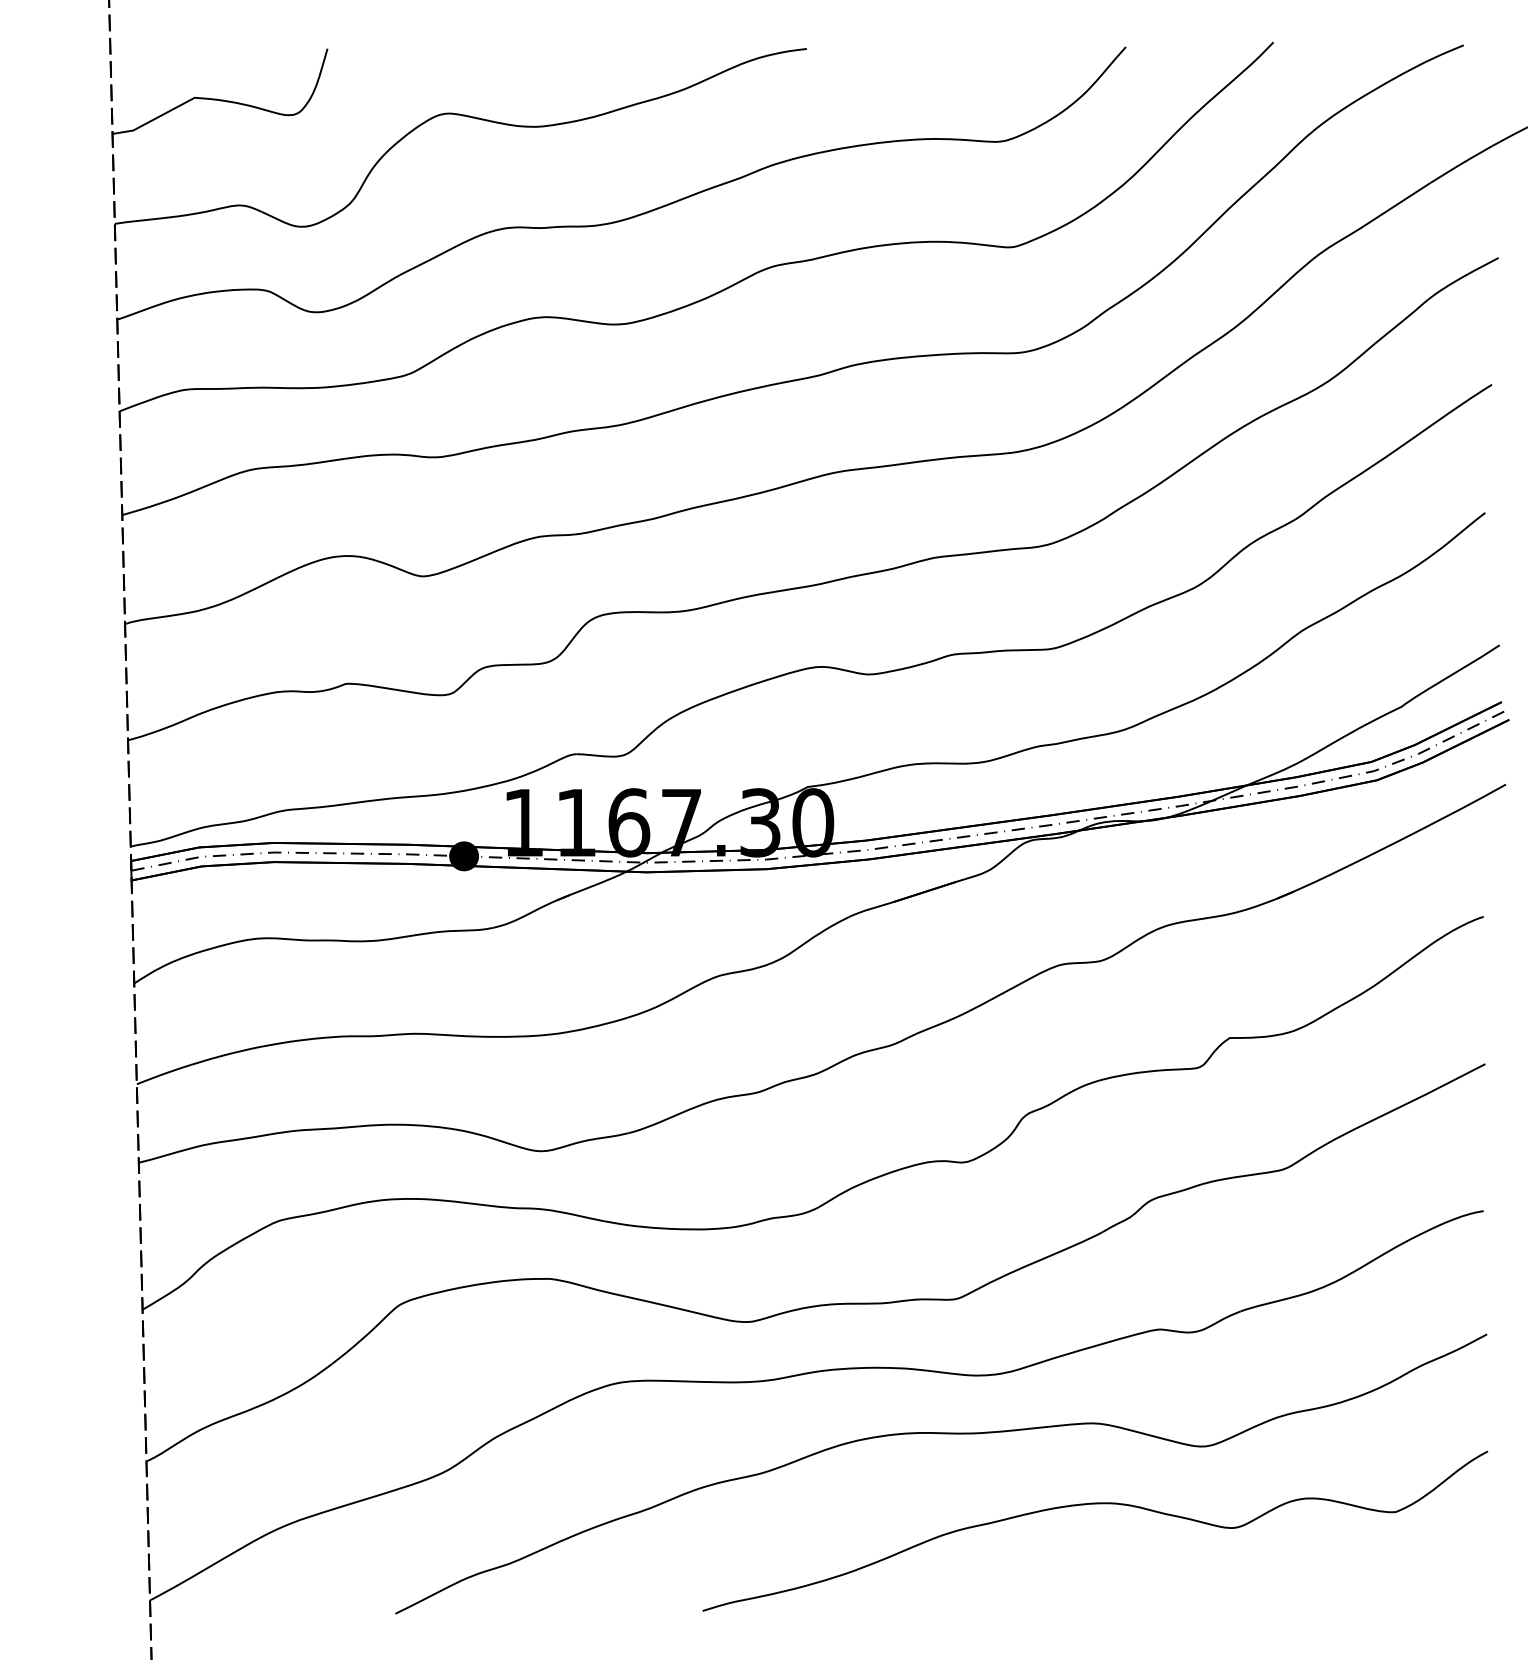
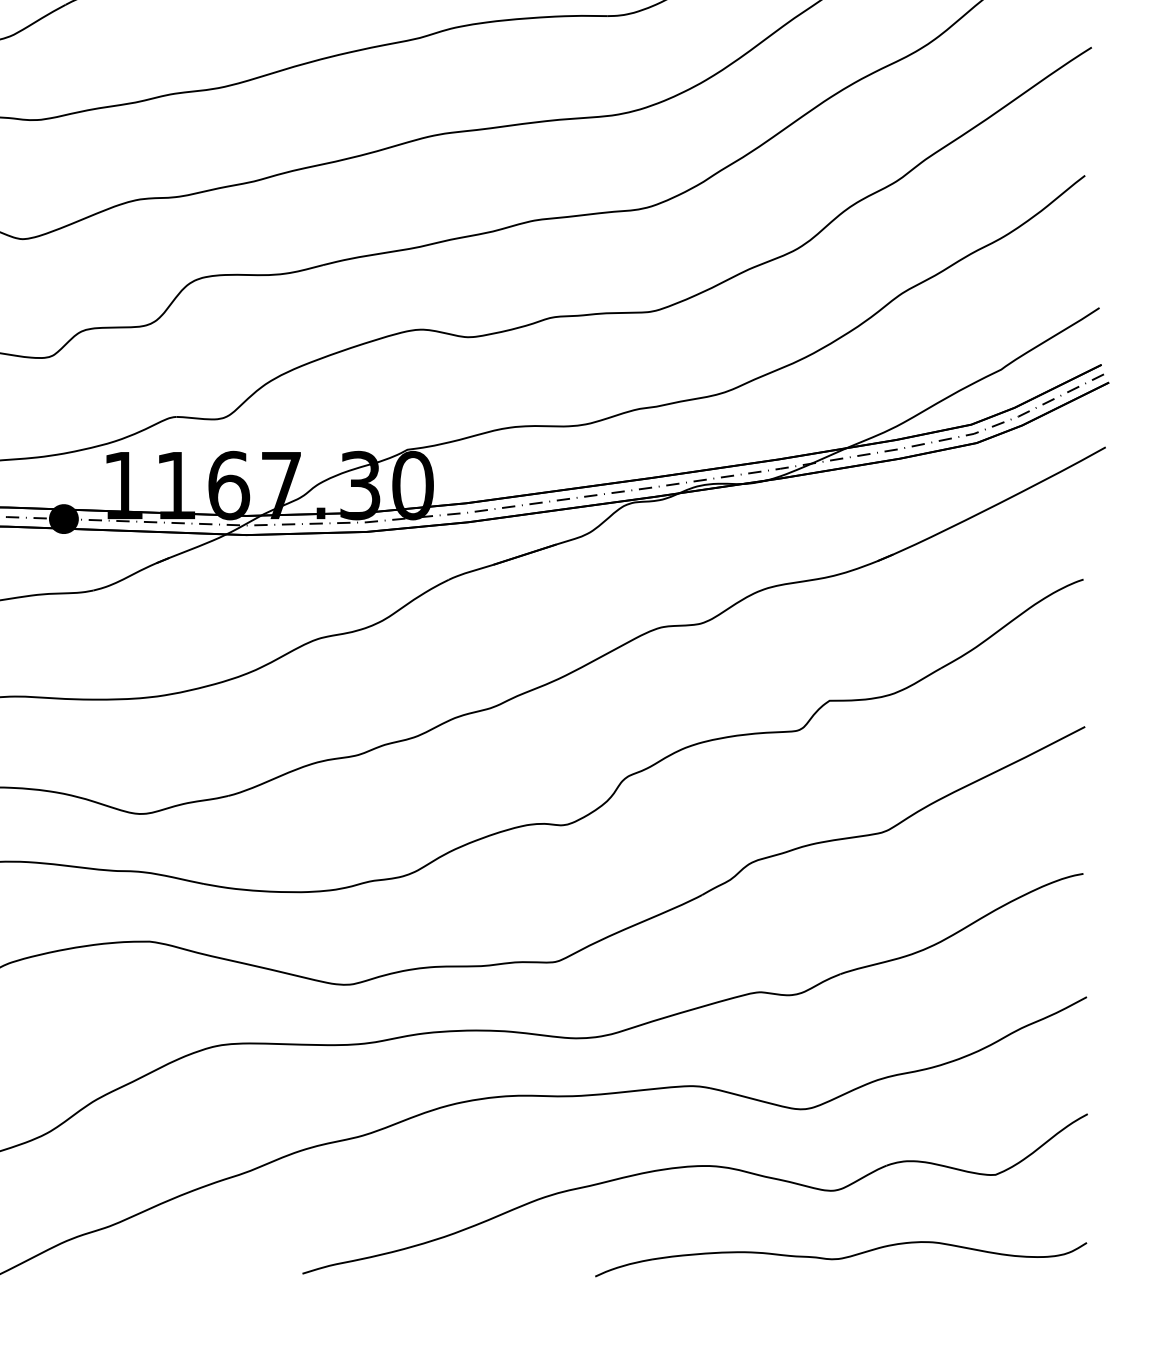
part: (1241, 1596) -> (841, 1259), added

